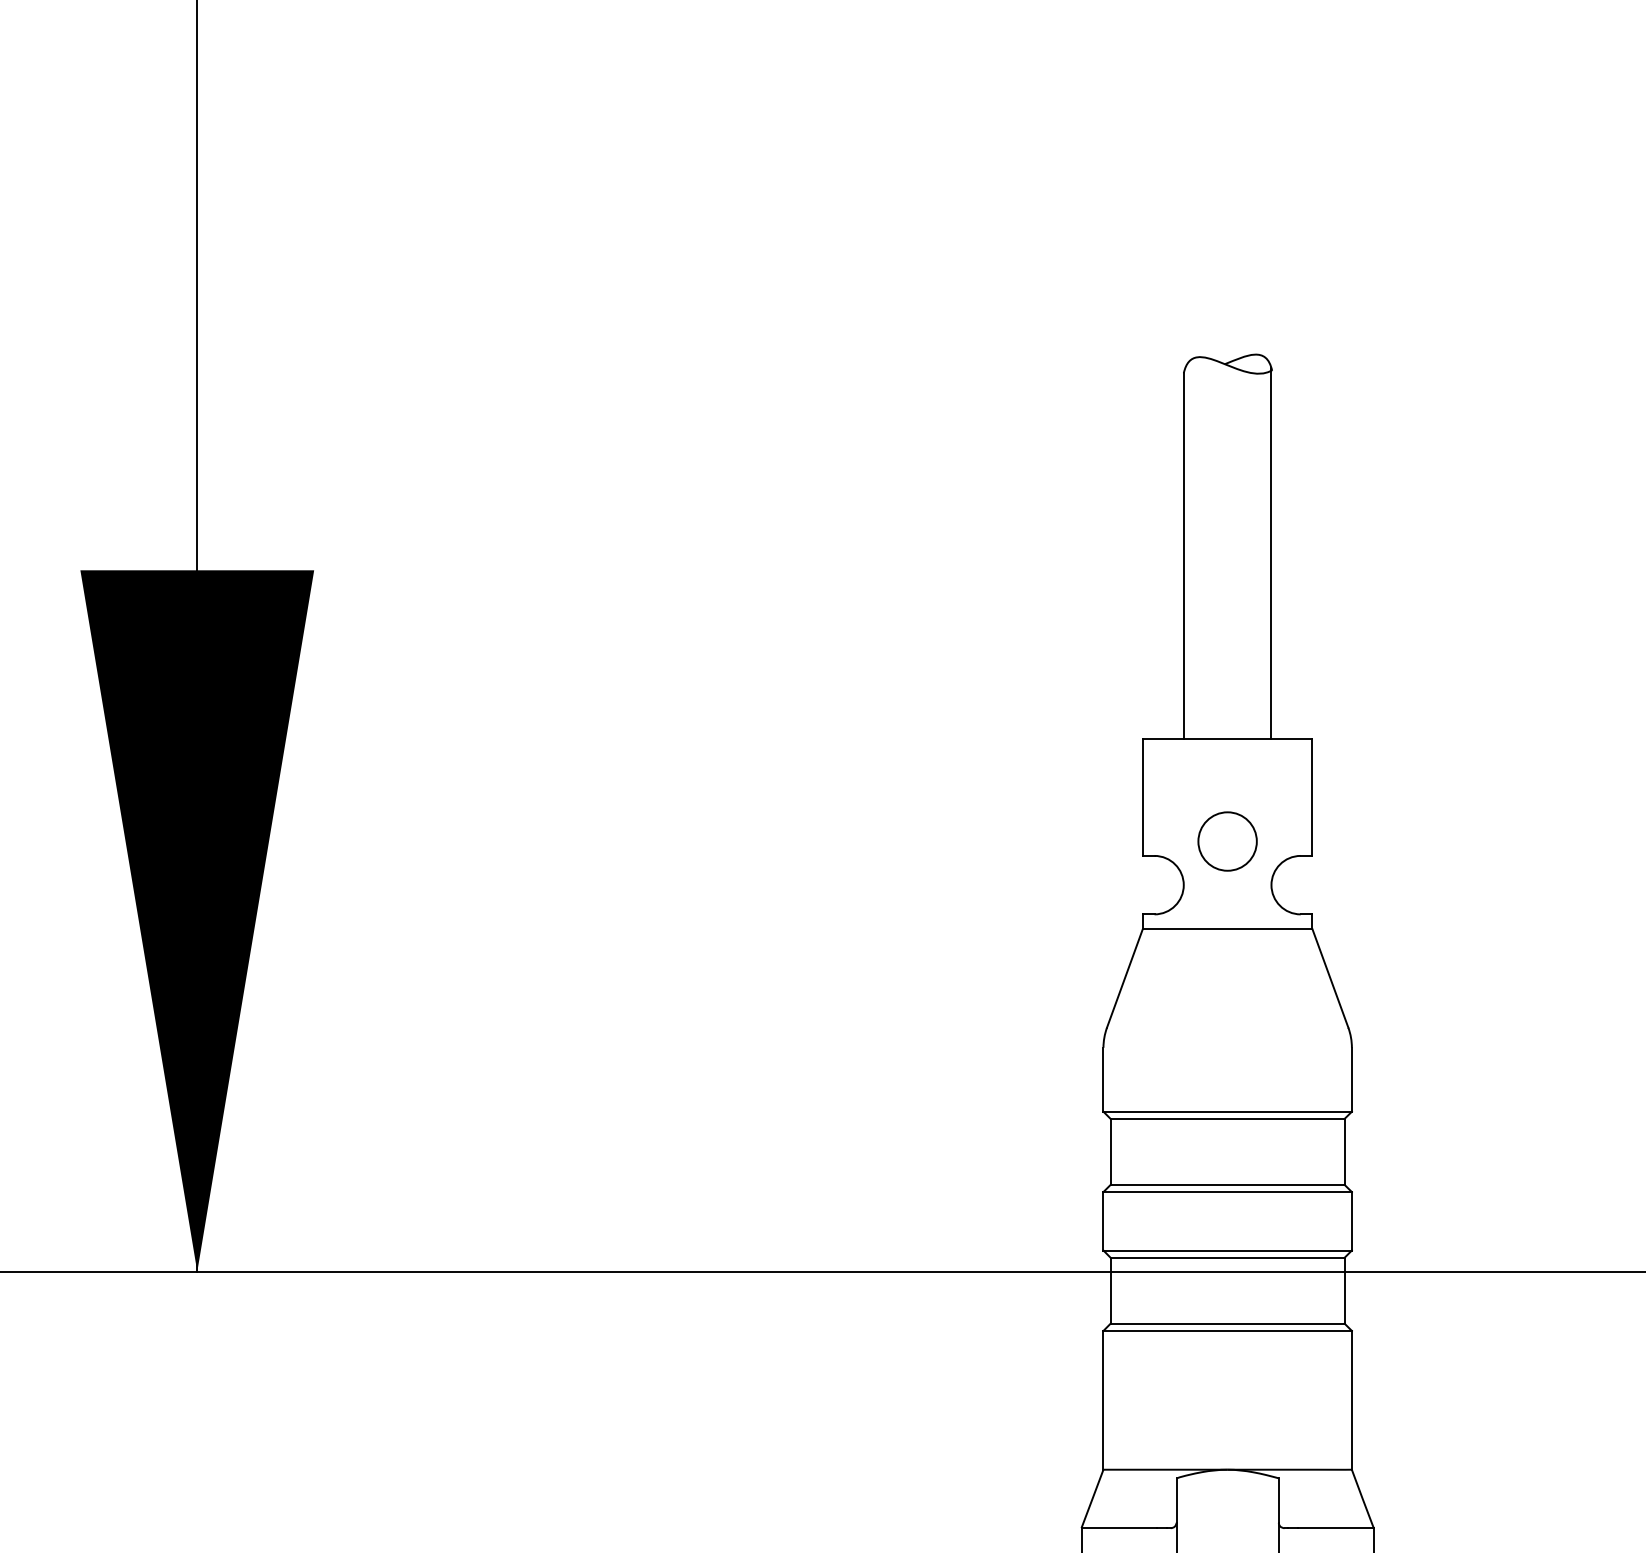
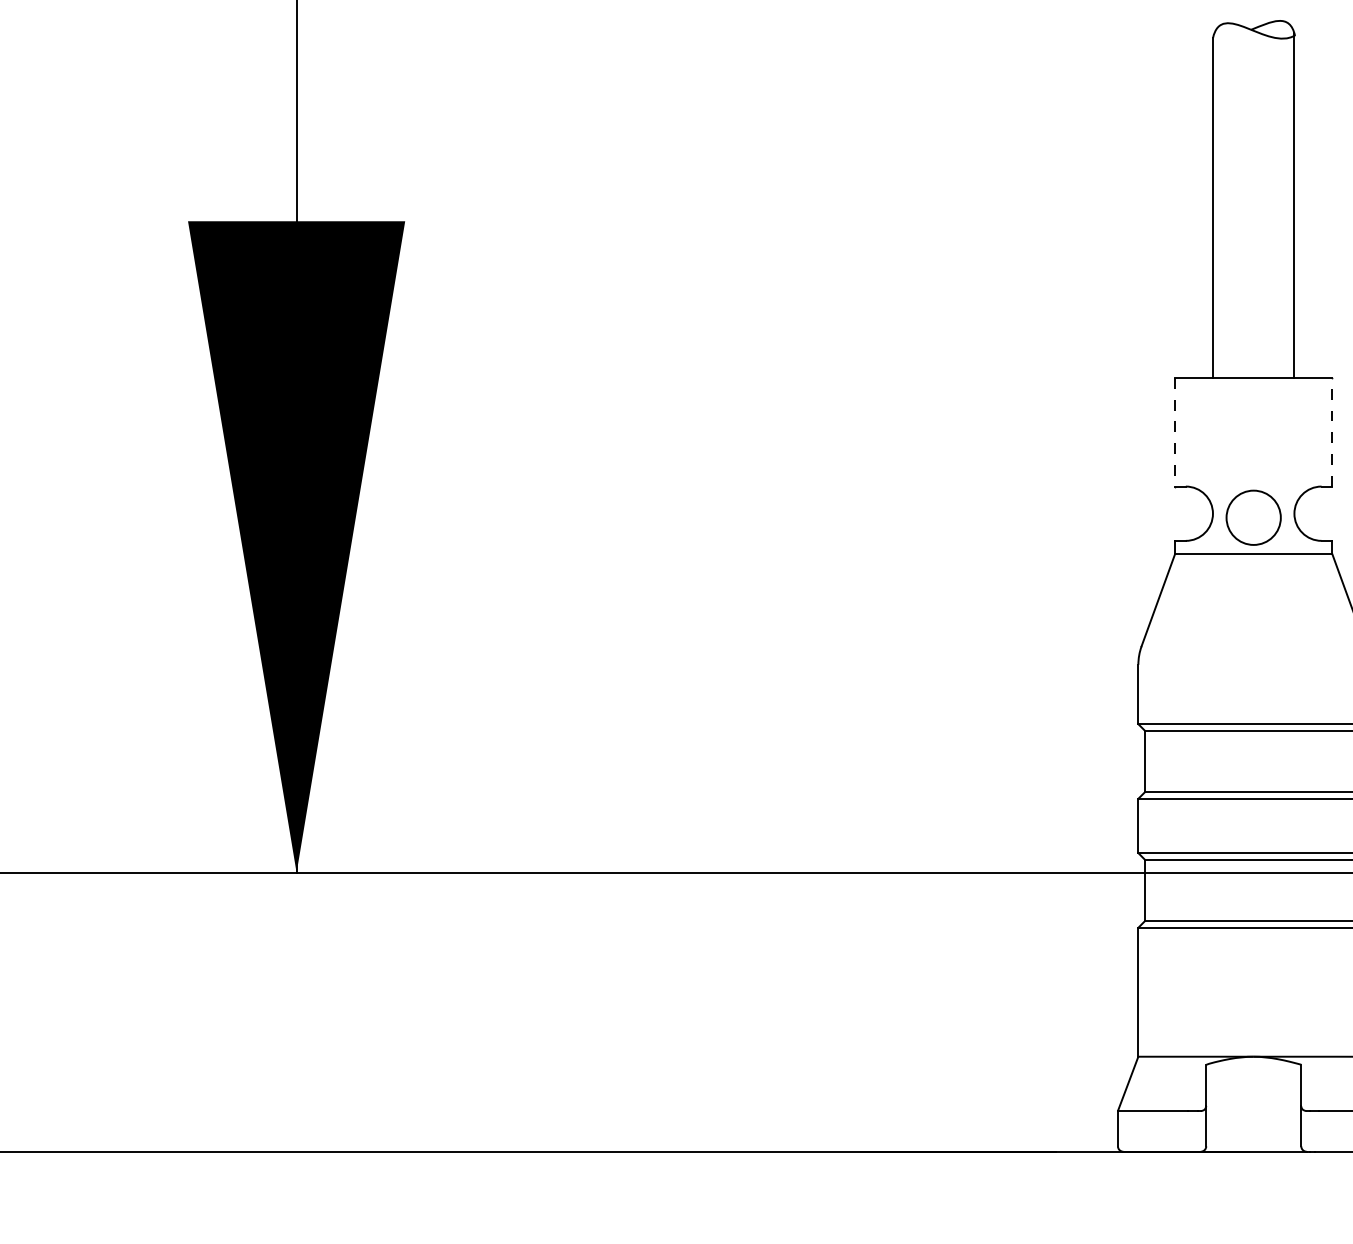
line: (1312, 796) -> (1332, 431), solid -> dashed
line: (1142, 797) -> (1174, 432), solid -> dashed
circle: (1227, 841) -> (1253, 517), moved

